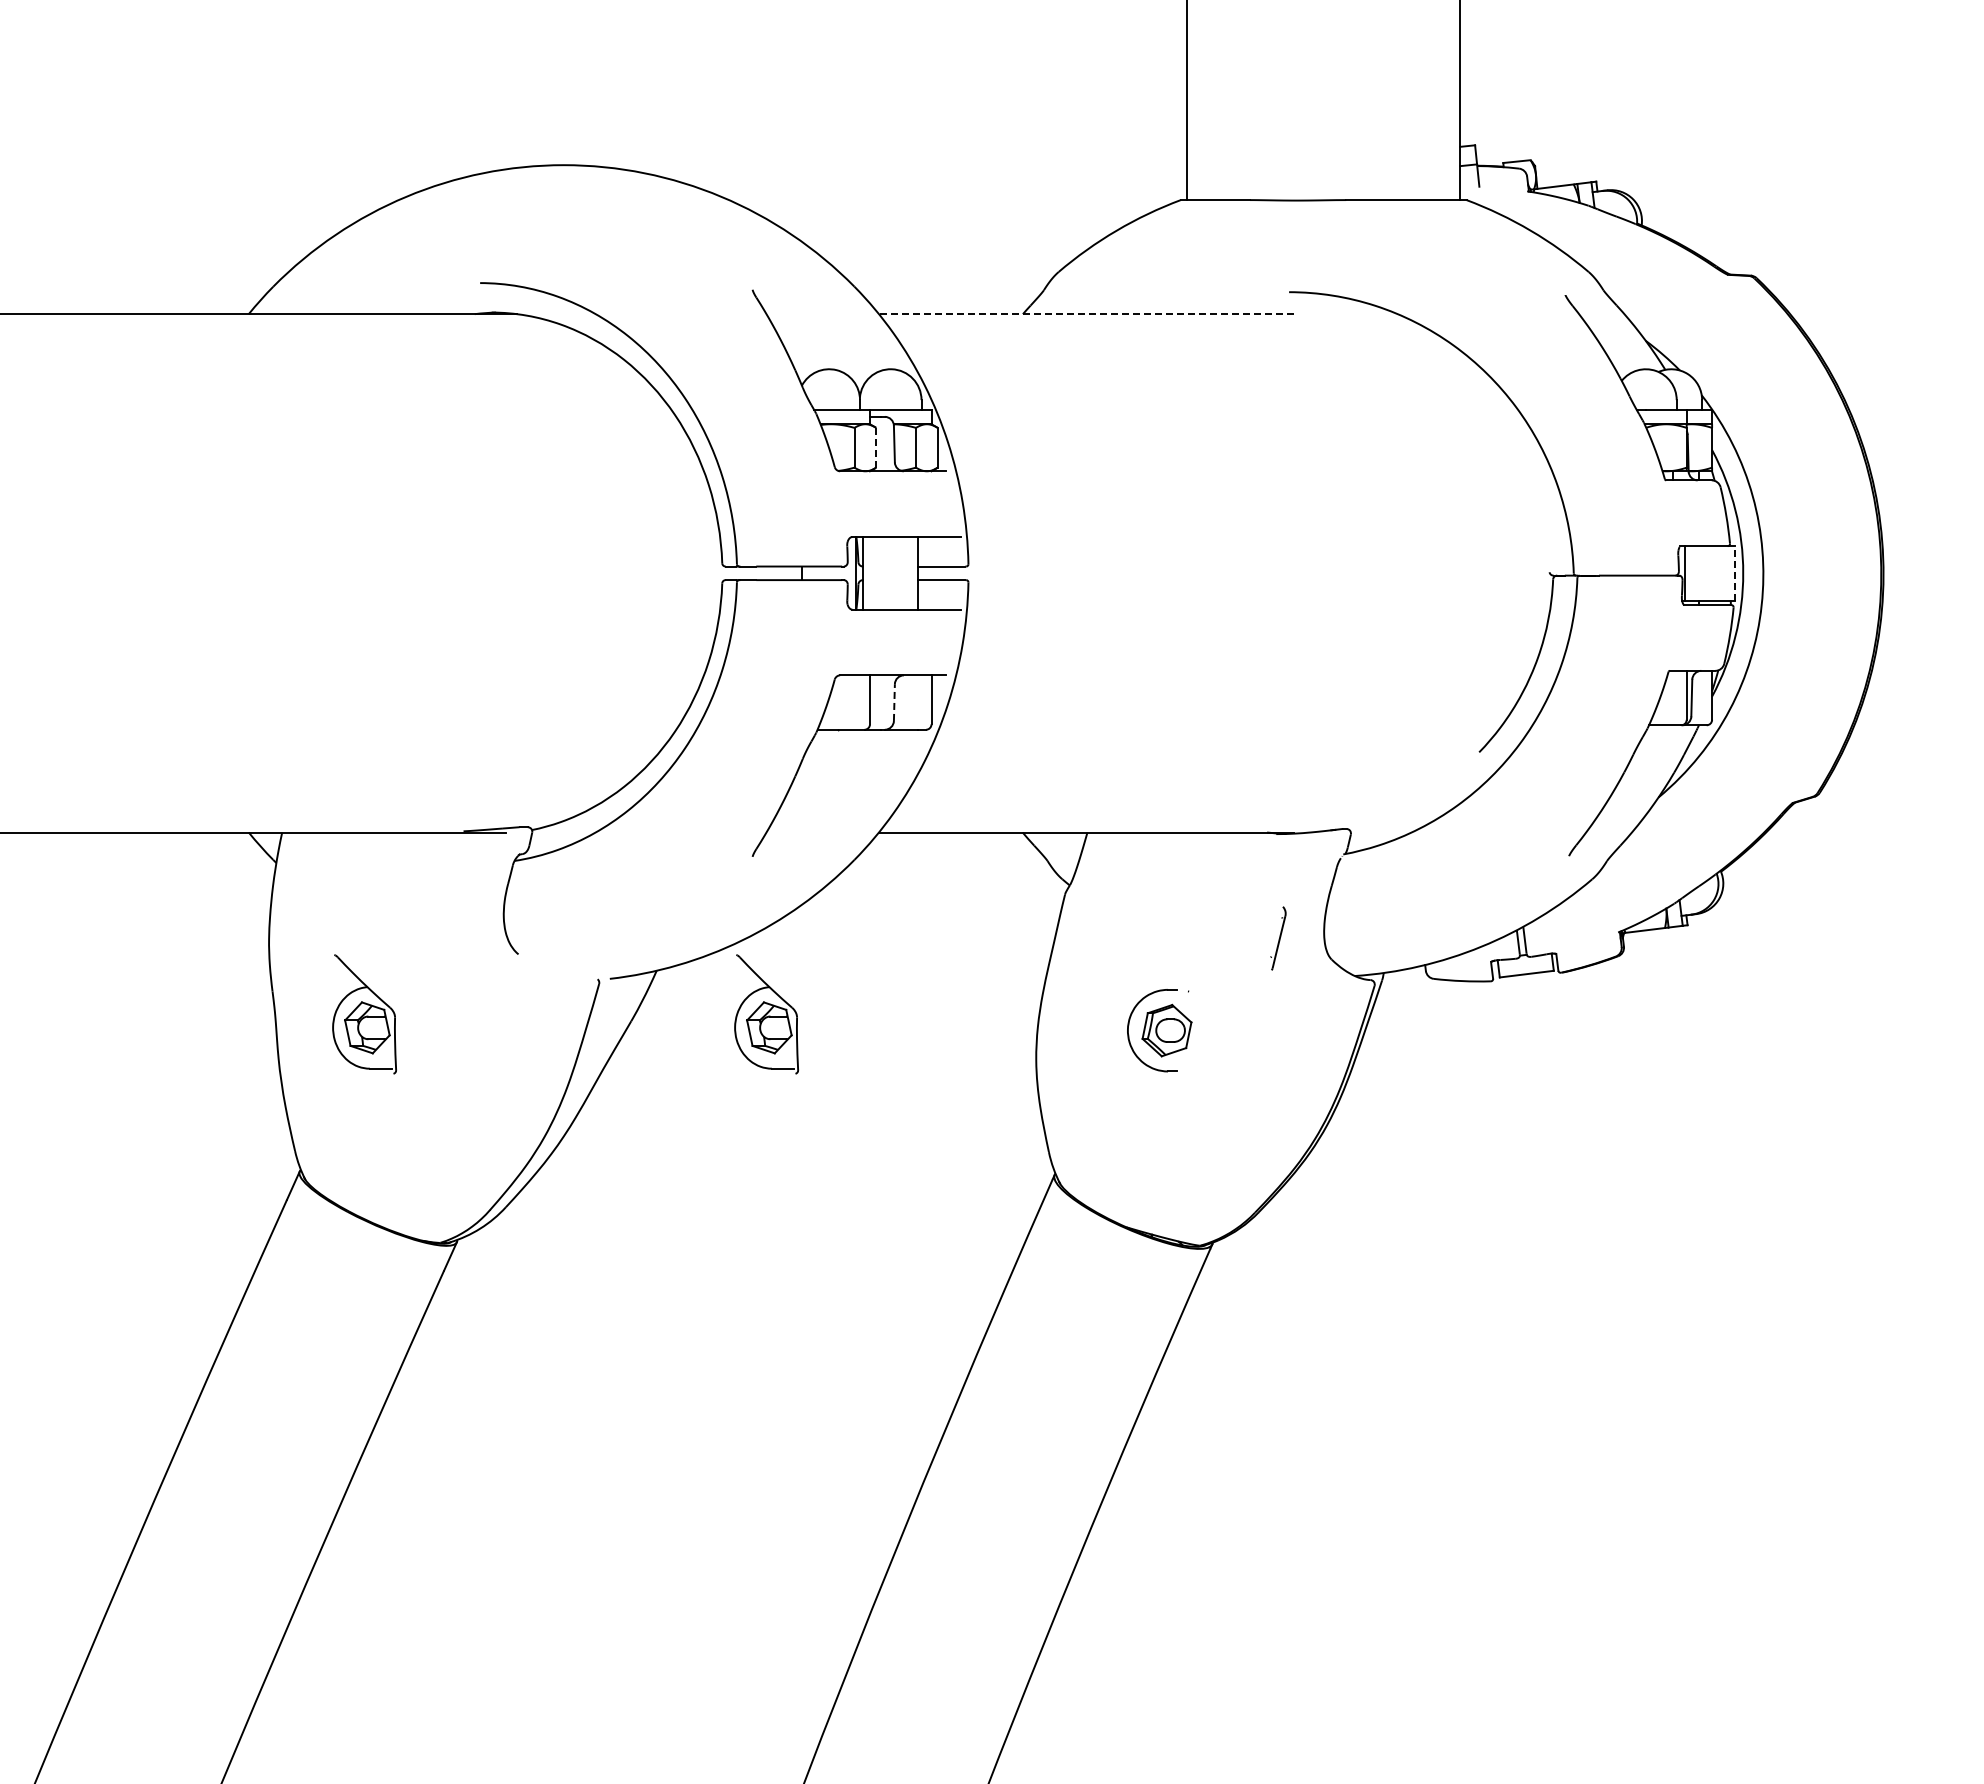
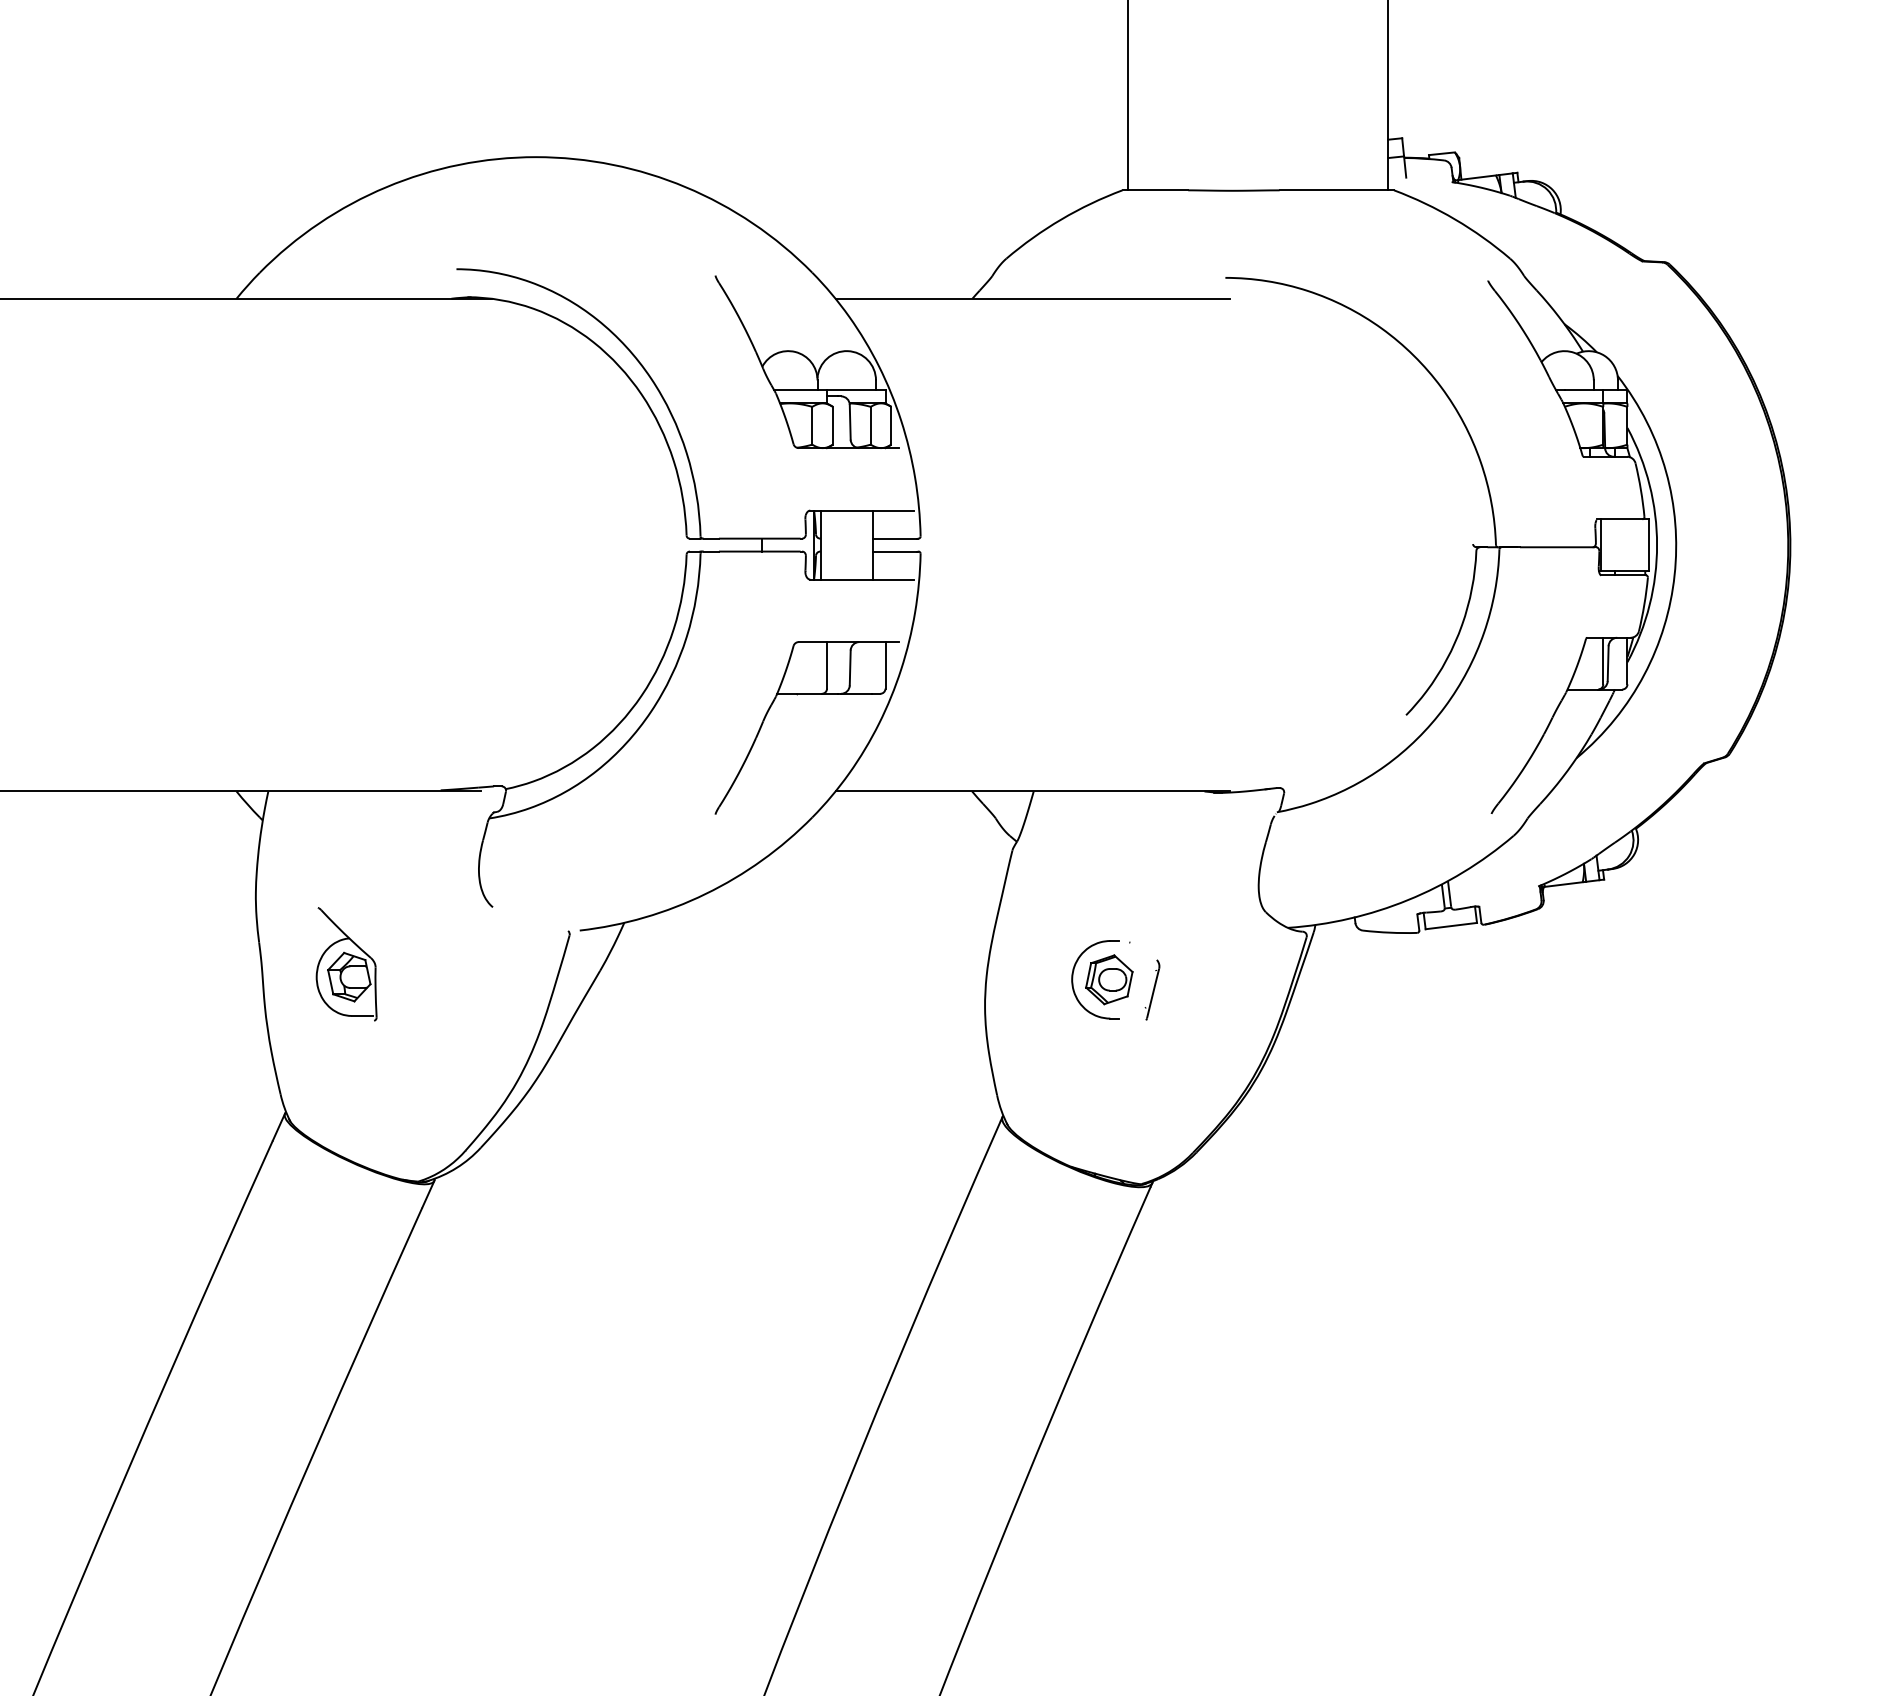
line: (1086, 314) -> (1032, 299), dashed -> solid
line: (876, 447) -> (833, 425), dashed -> solid
line: (1734, 572) -> (1648, 544), dashed -> solid
line: (894, 702) -> (850, 667), dashed -> solid
part: (1278, 938) -> (1152, 990), moved
part: (766, 1014) -> (728, 964), removed

